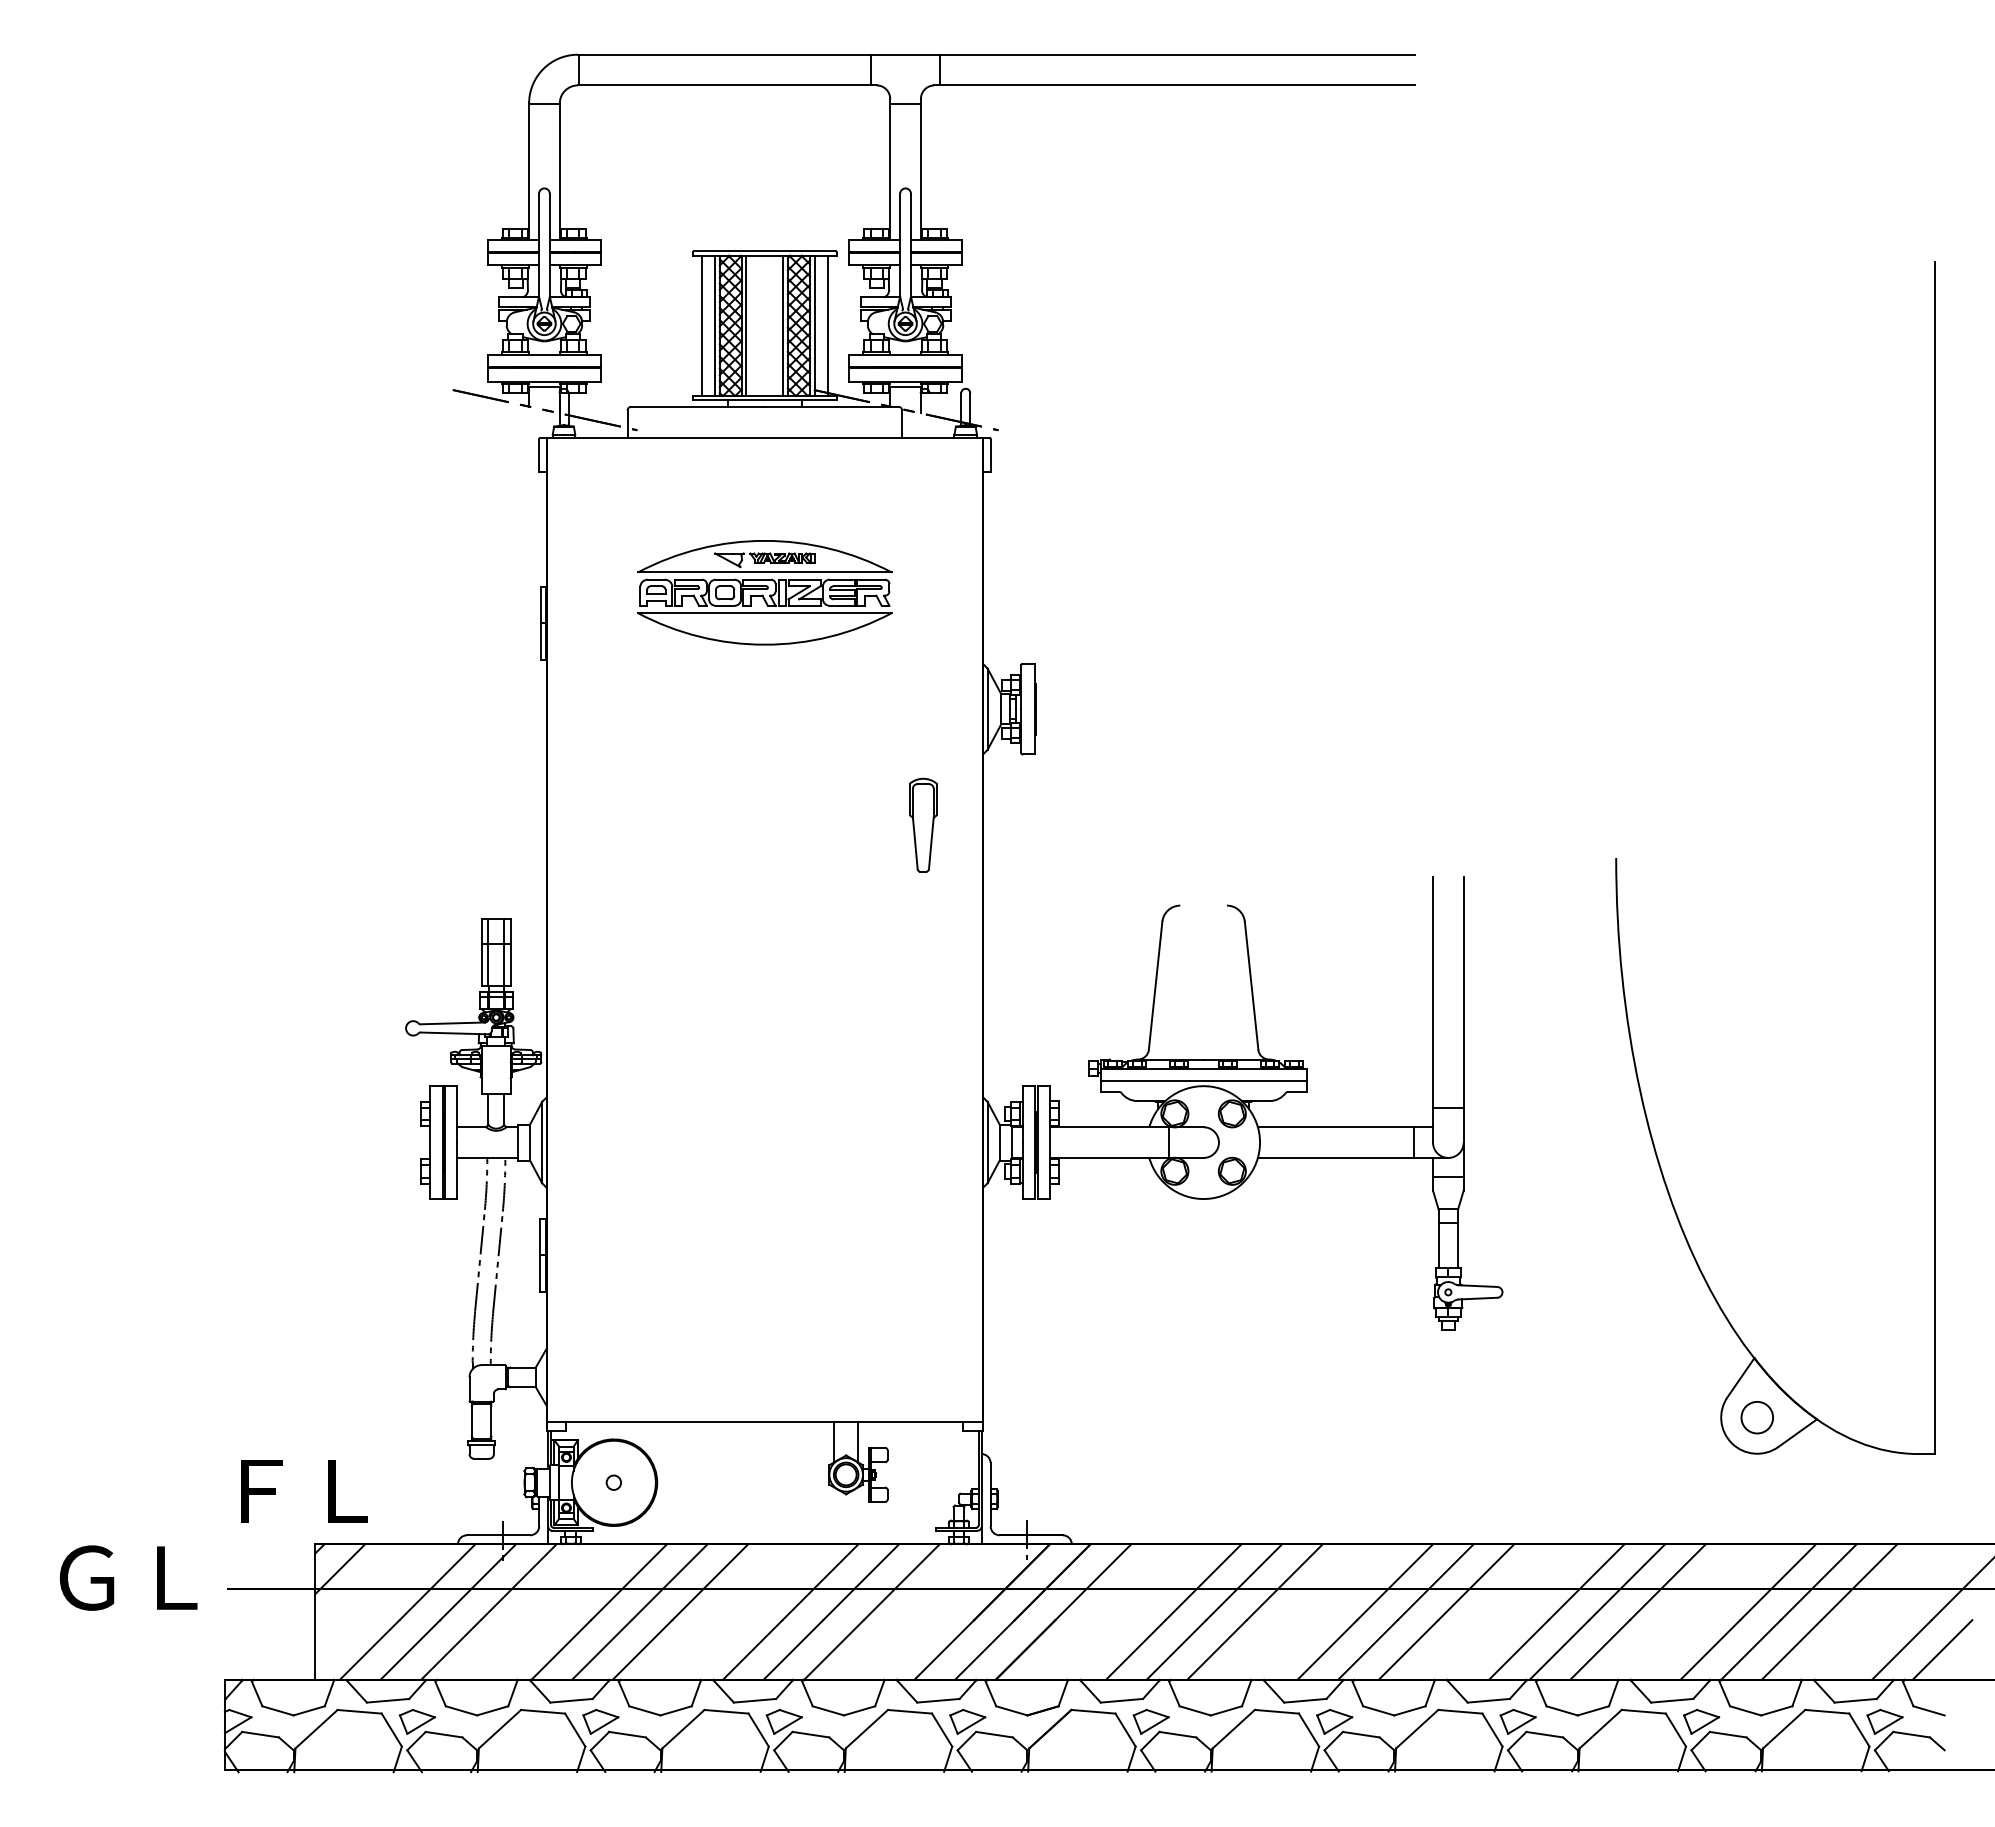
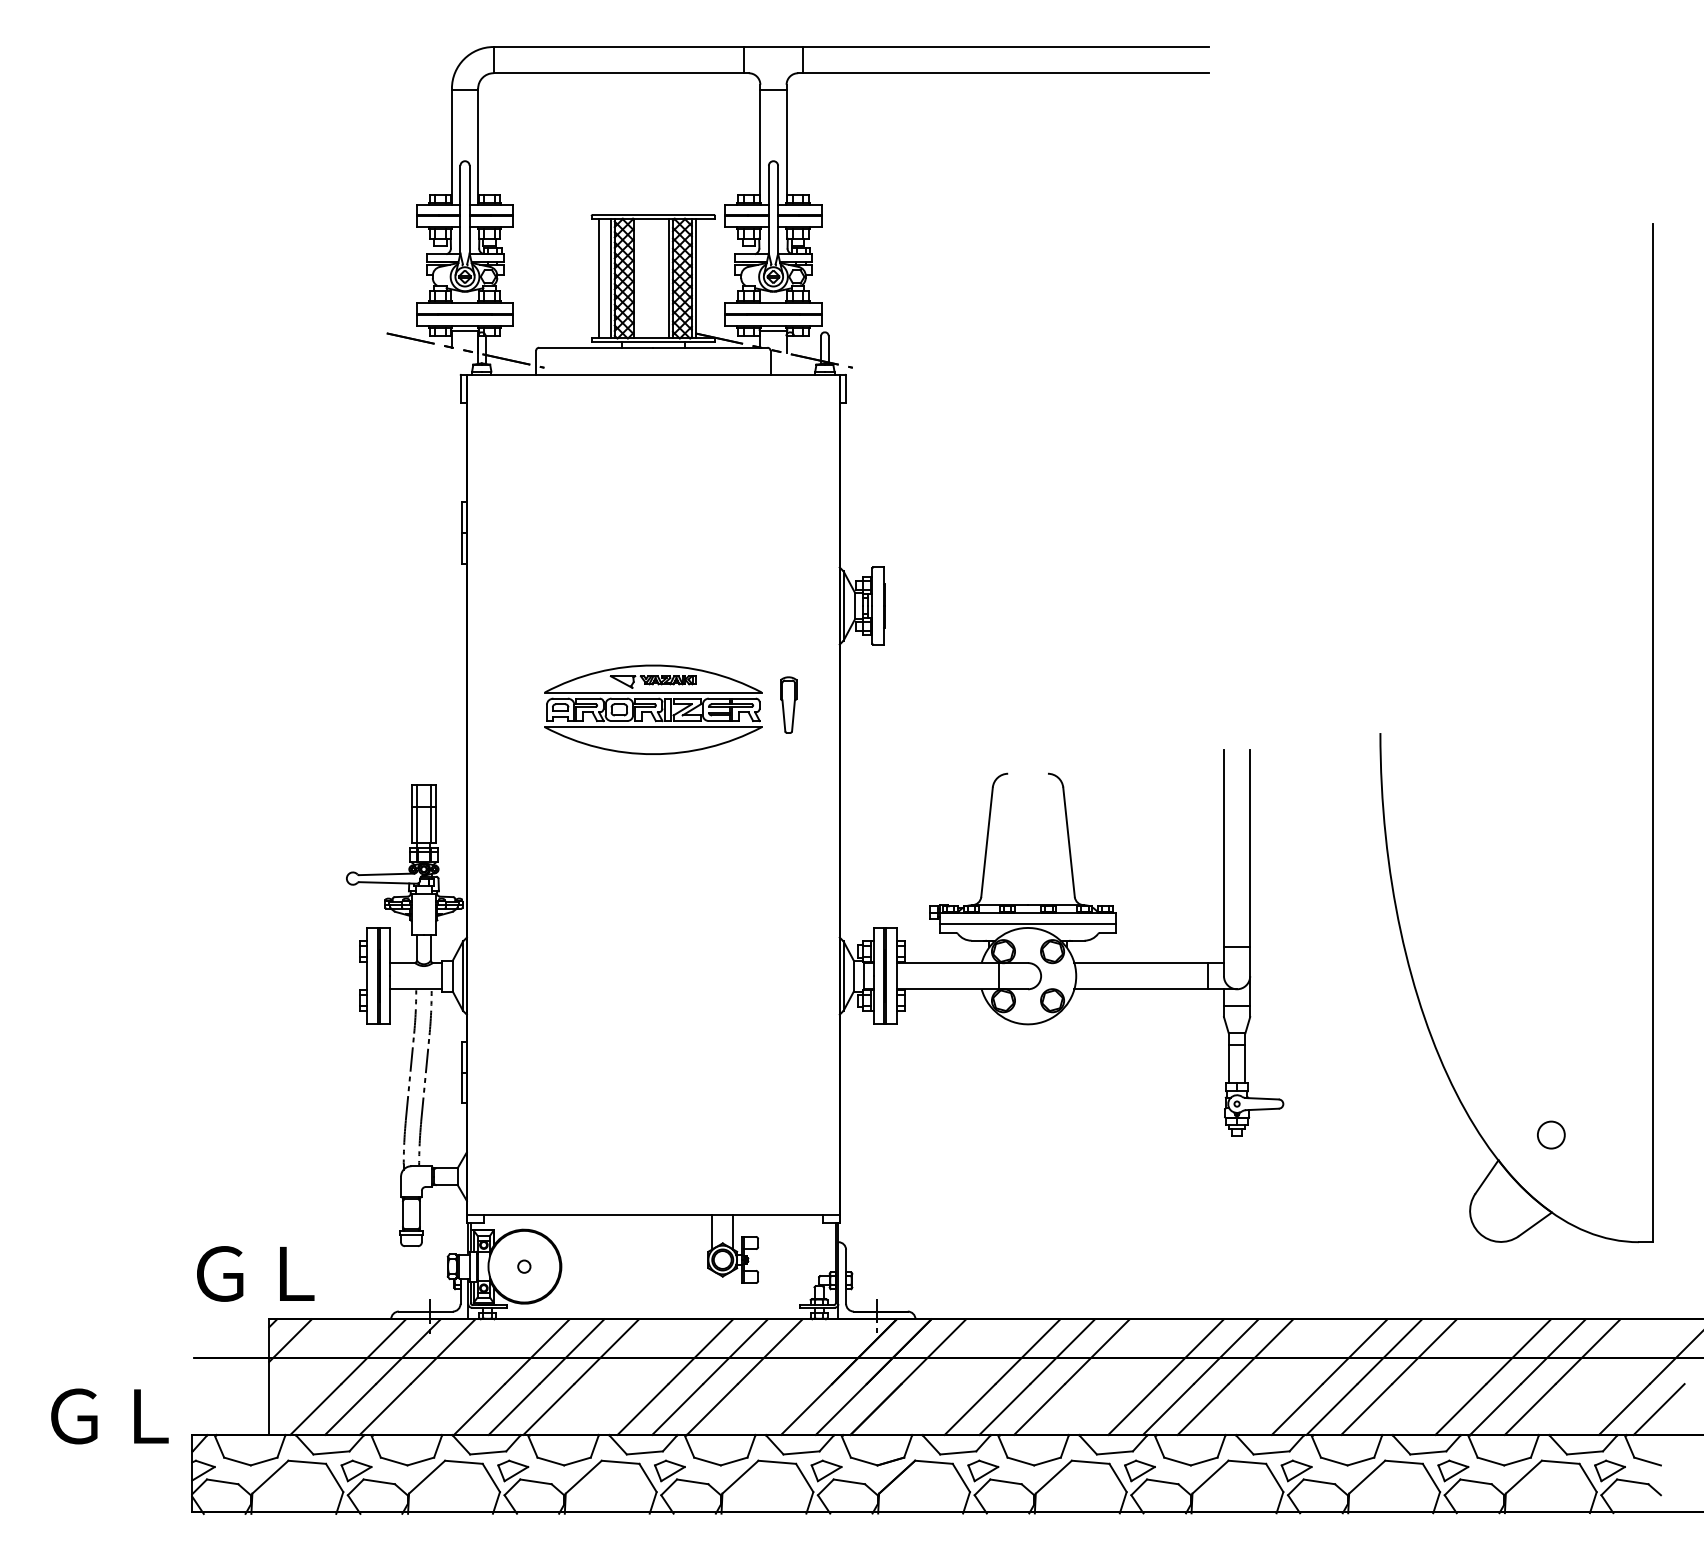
line: (746, 325) -> (637, 278), removed
line: (828, 325) -> (707, 278), removed
part: (764, 592) -> (652, 709), moved
part: (923, 824) -> (788, 704), size x0.7
circle: (1756, 1417) -> (1550, 1134), moved
text: (299, 1490) -> (255, 1273), ＦＬ -> ＧＬ
text: (128, 1577) -> (109, 1415), moved

